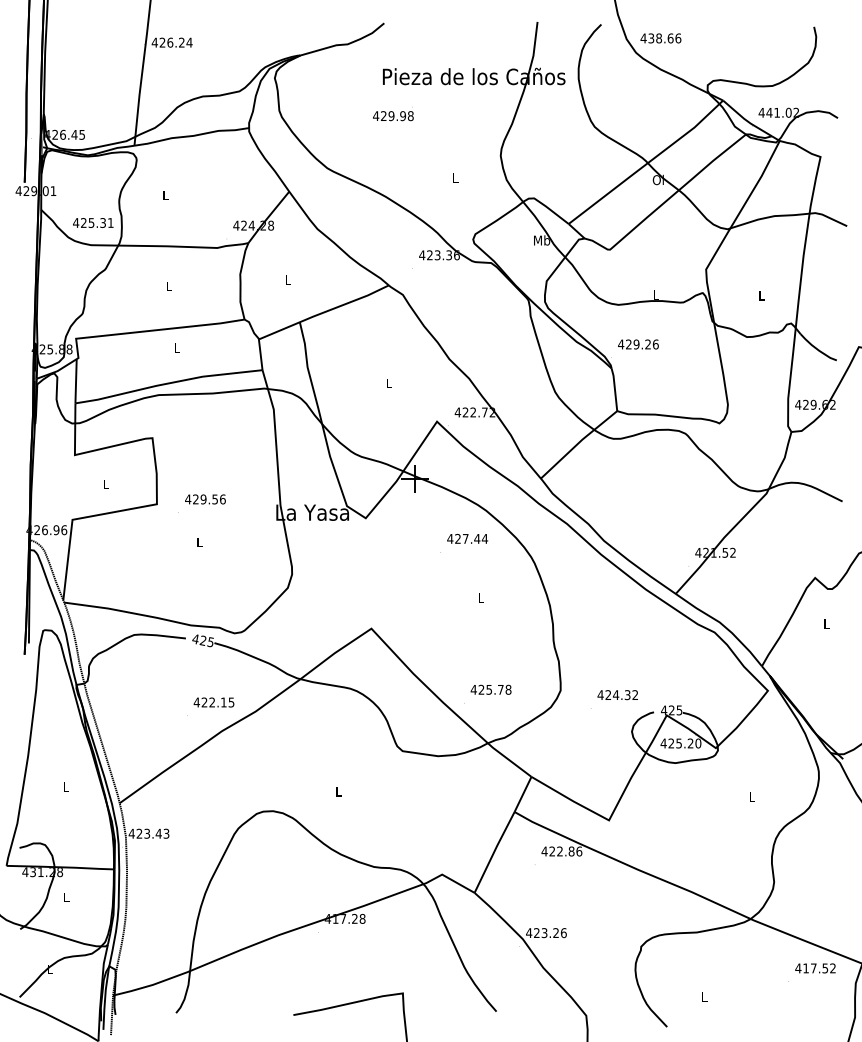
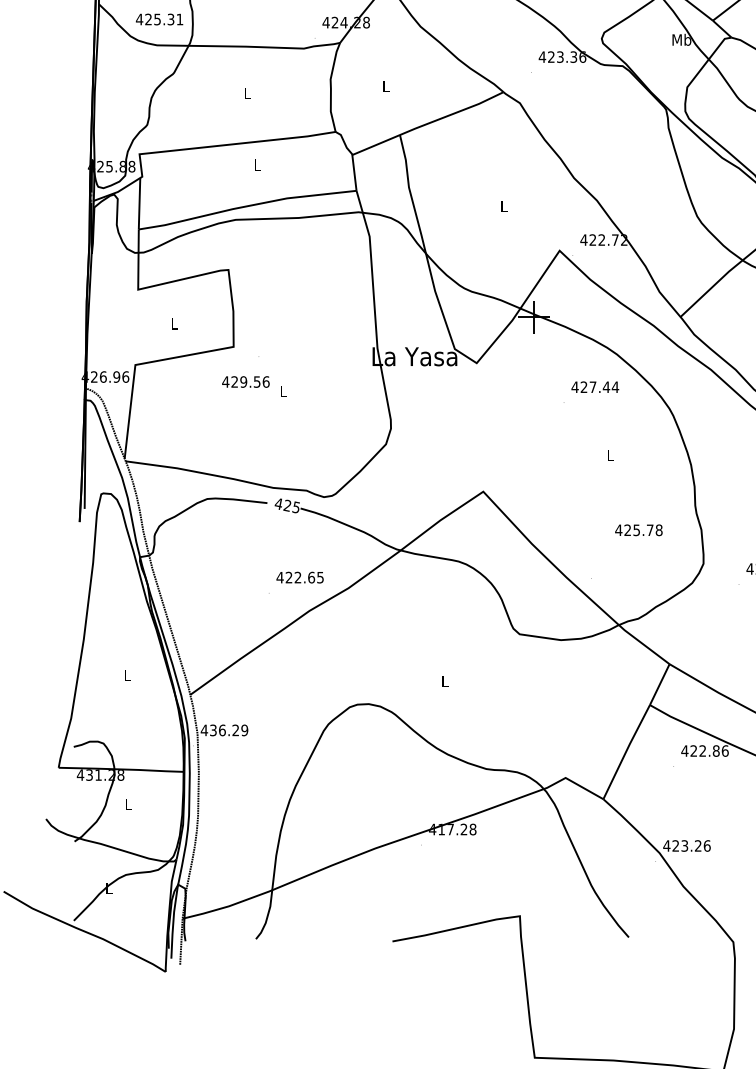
text: (205, 499) -> (245, 382), moved
text: (490, 689) -> (638, 529), moved
text: (223, 702) -> (311, 577), 422.15 -> 422.65
text: (152, 833) -> (228, 730), 423.43 -> 436.29

